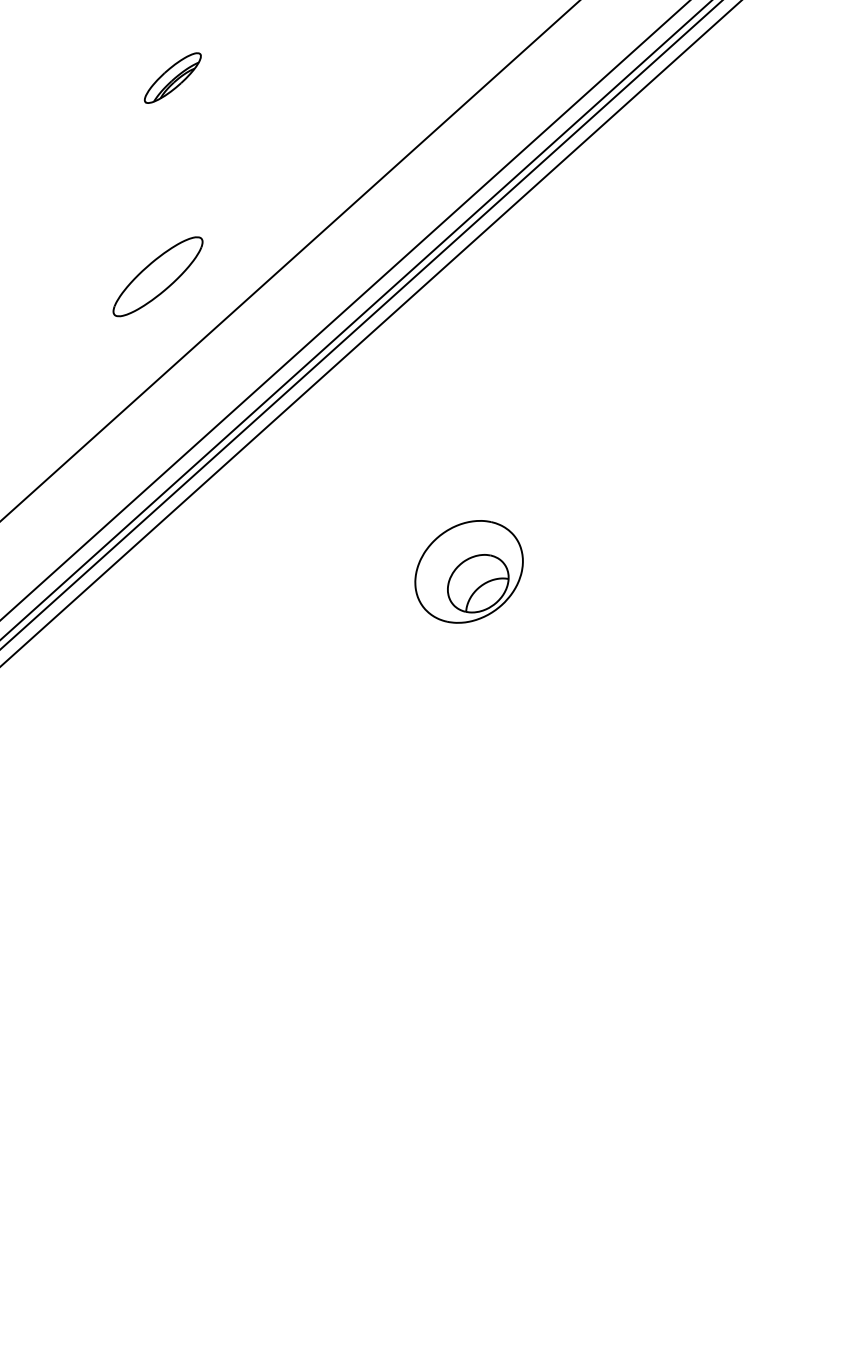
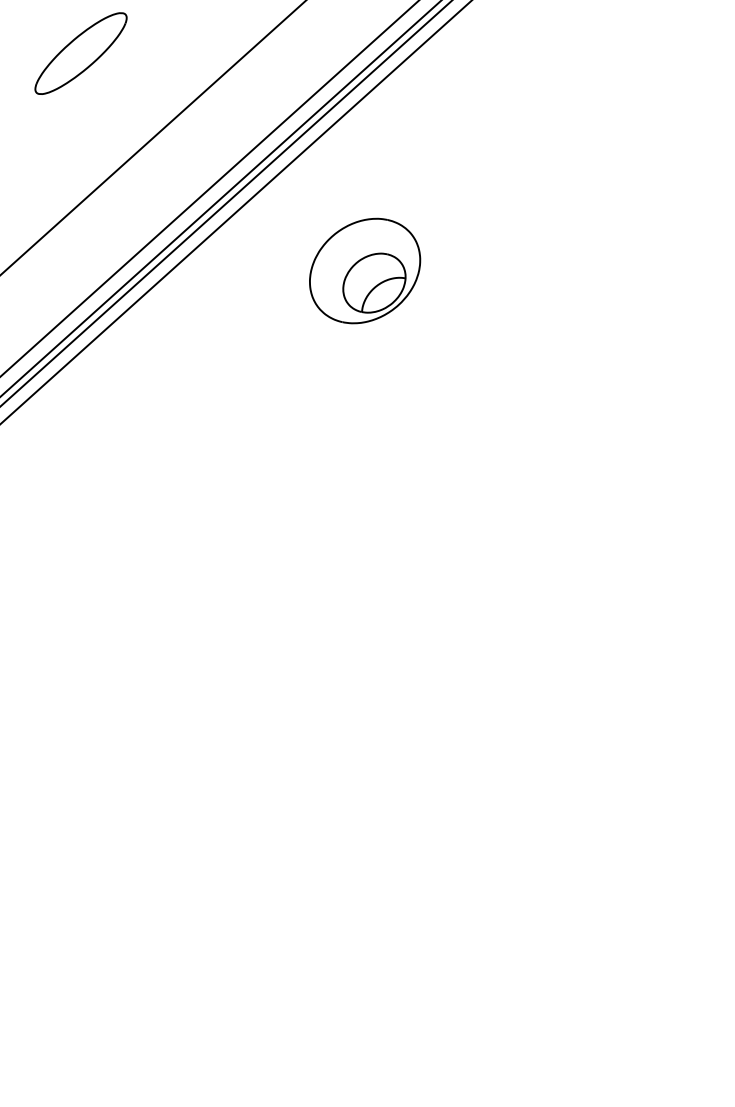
part: (157, 276) -> (80, 53), moved
part: (468, 571) -> (364, 270), moved

